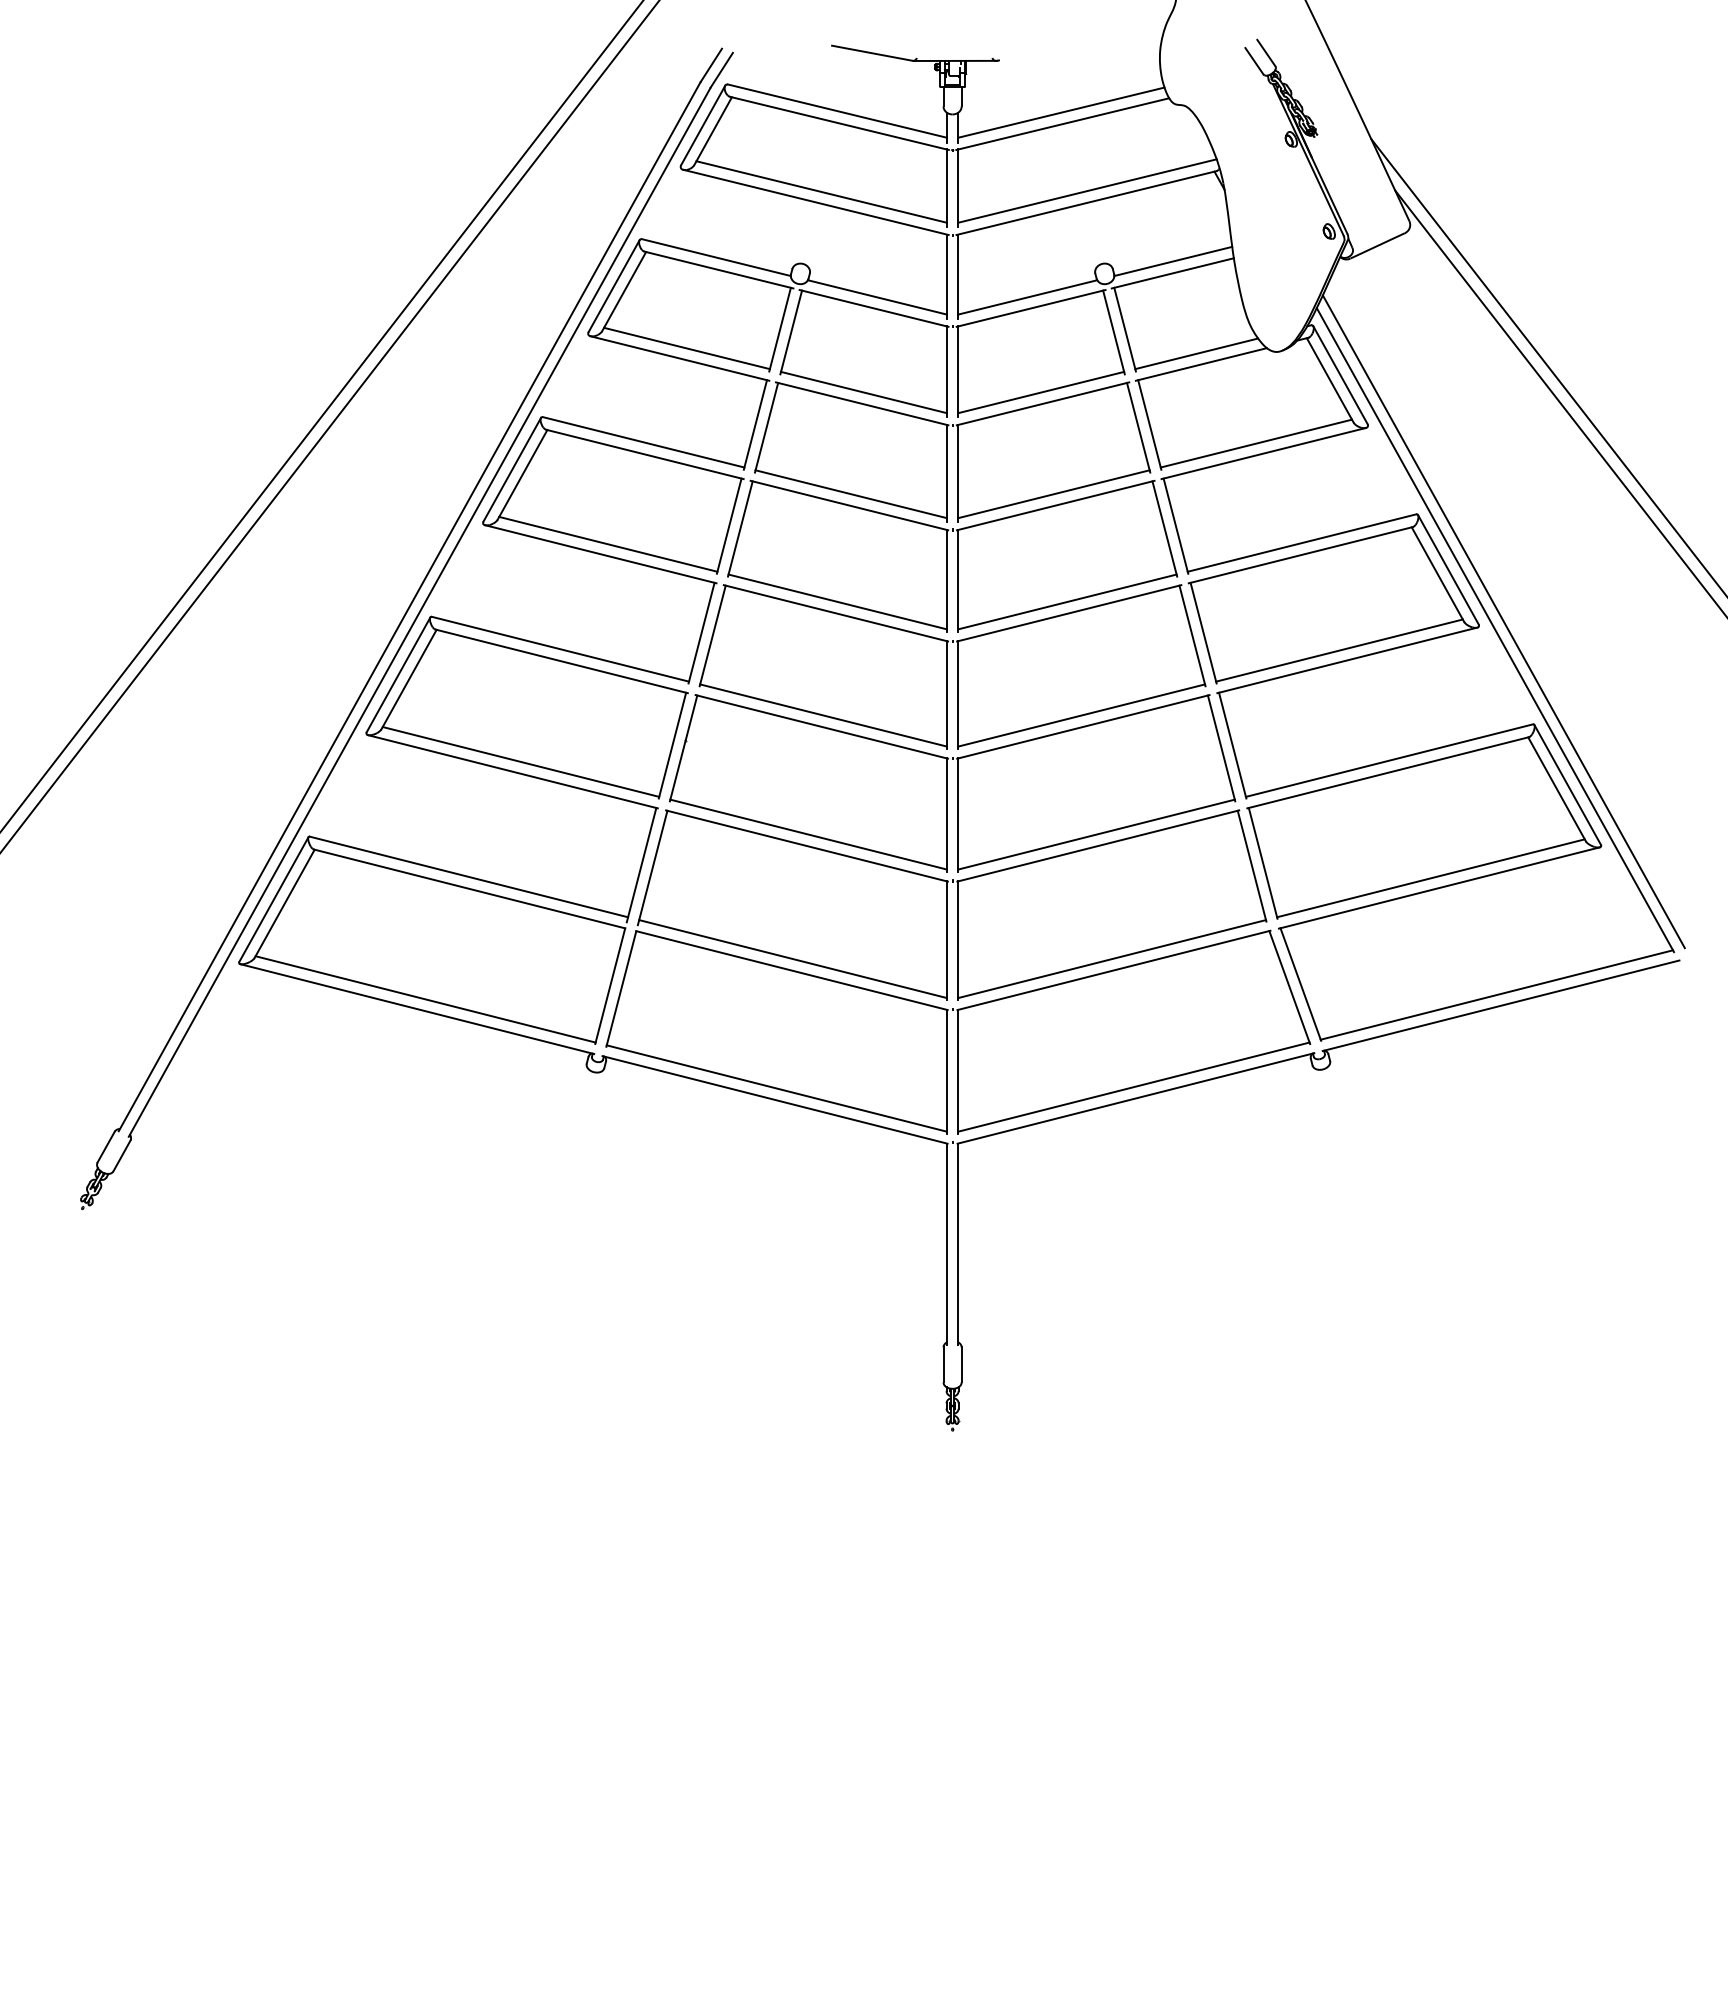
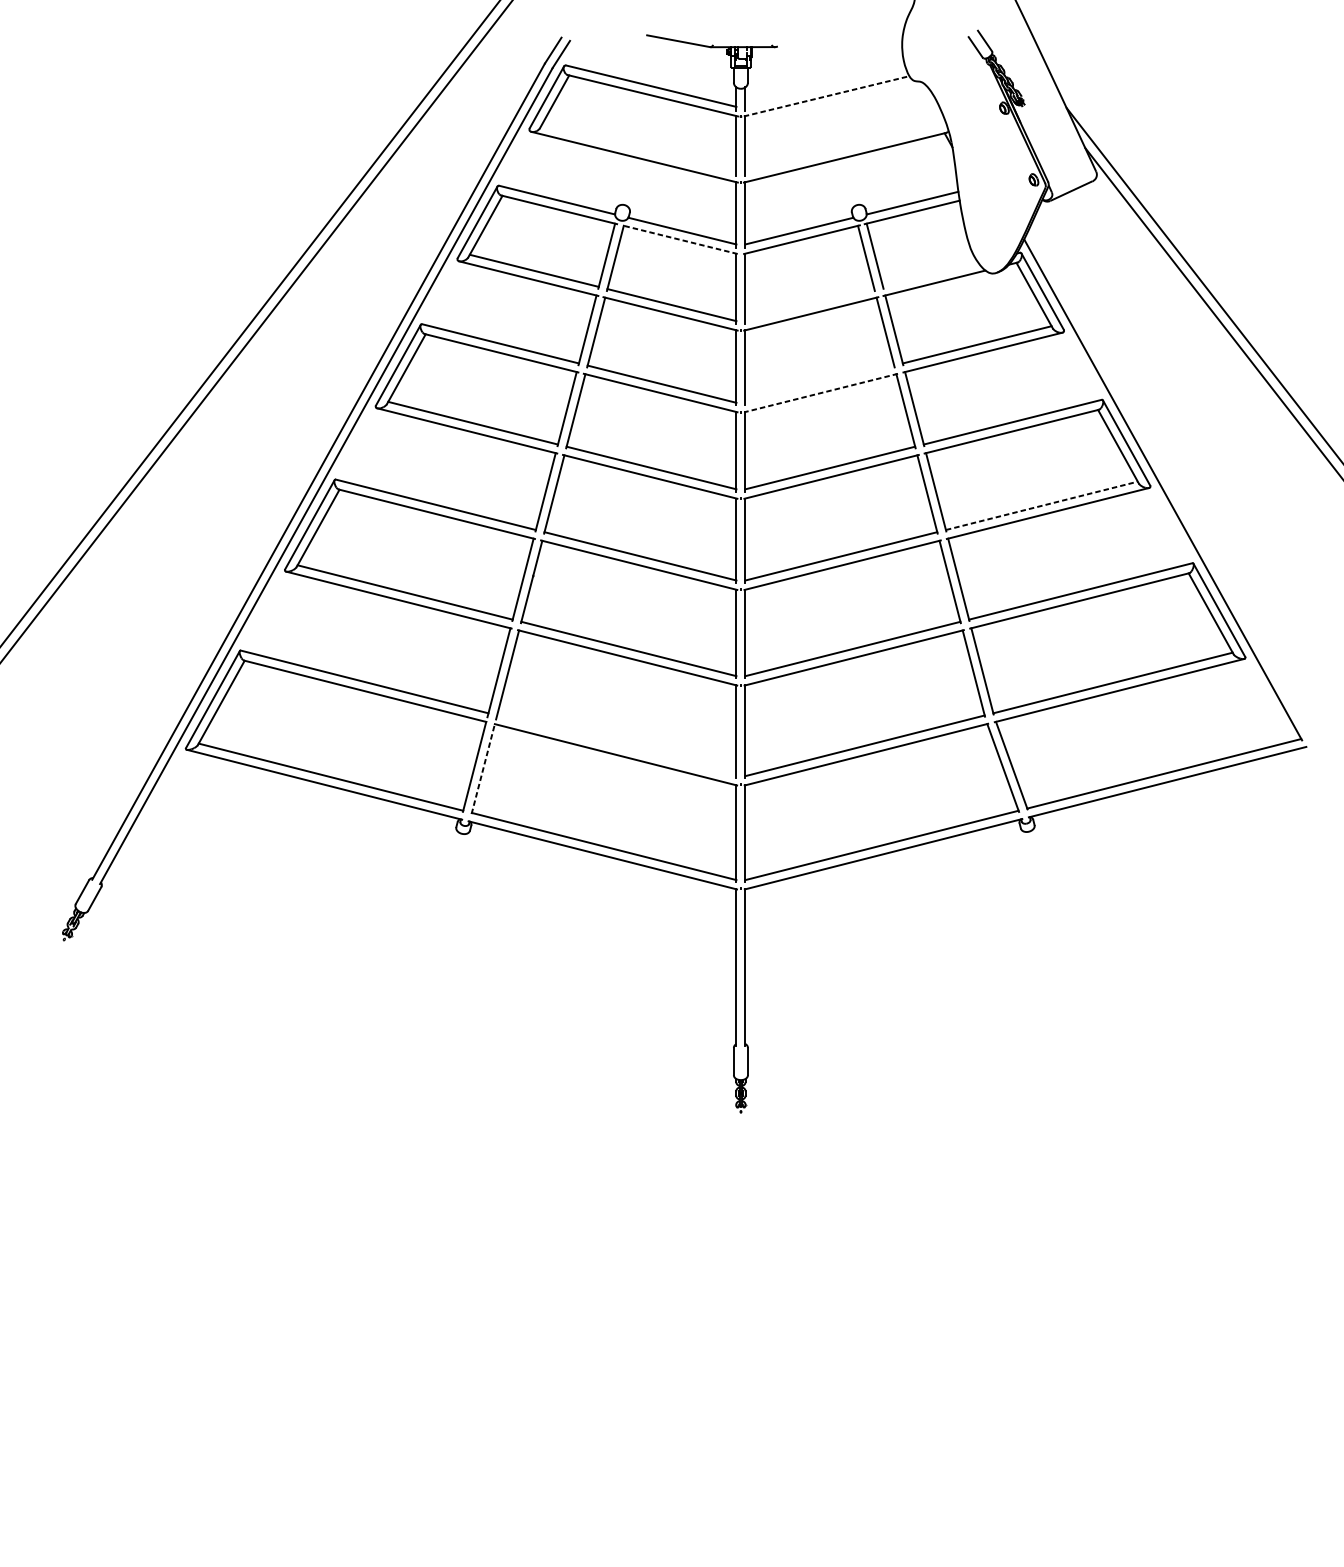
line: (1061, 112) -> (825, 87), removed
line: (1062, 124) -> (826, 96), solid -> dashed
line: (1087, 190) -> (845, 147), removed
line: (821, 191) -> (638, 148), removed
line: (874, 308) -> (680, 239), solid -> dashed
line: (1196, 353) -> (930, 274), removed
line: (1041, 392) -> (810, 305), removed
line: (1053, 494) -> (819, 384), removed
line: (1055, 505) -> (820, 392), solid -> dashed
line: (1503, 621) -> (1169, 483), removed
line: (1339, 650) -> (1041, 505), solid -> dashed
line: (792, 959) -> (616, 746), removed
line: (621, 989) -> (483, 769), solid -> dashed

